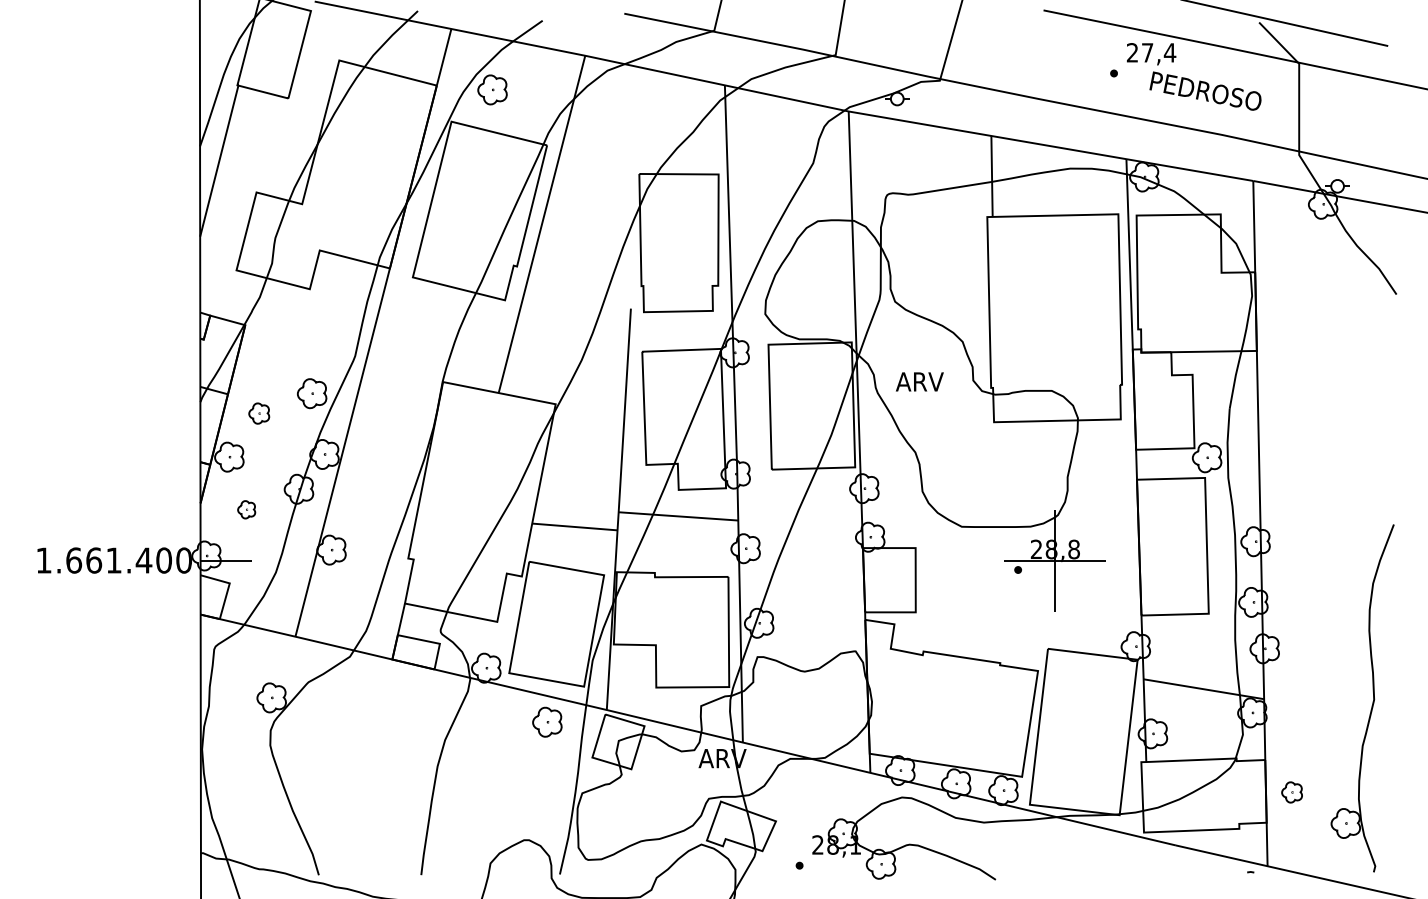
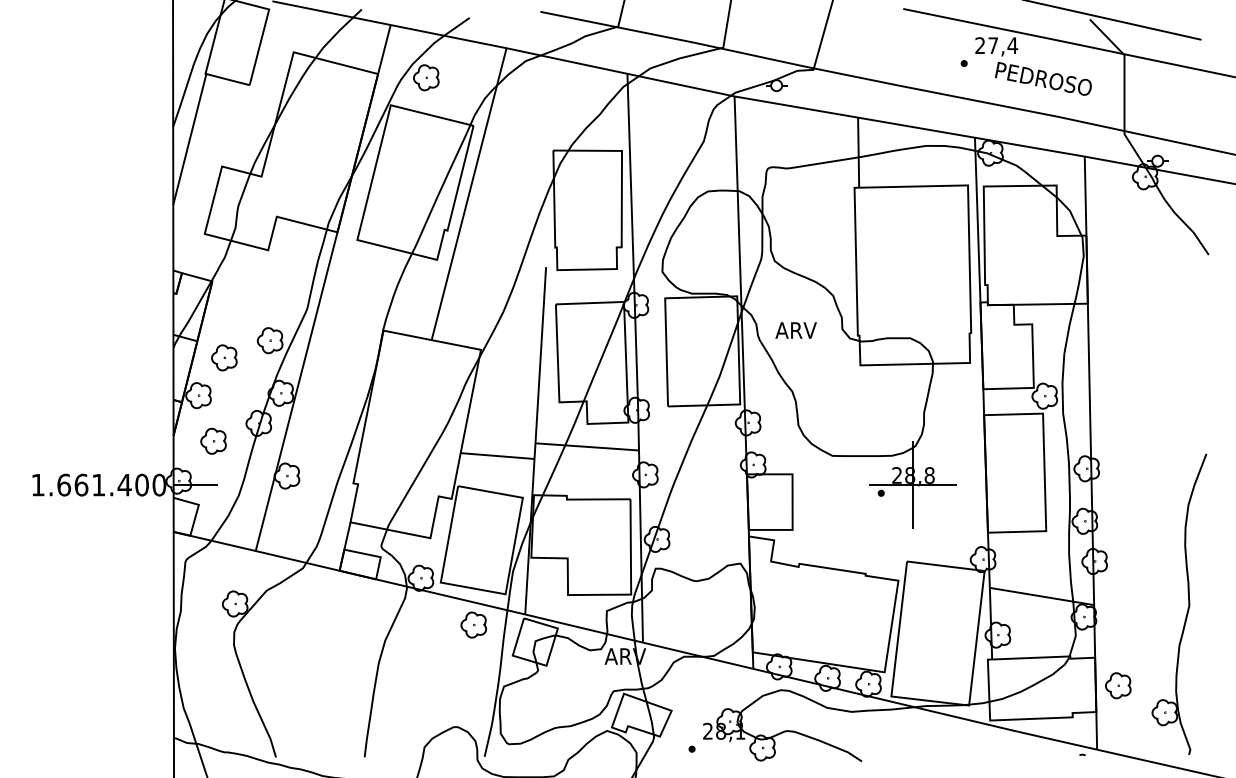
part: (259, 413) -> (224, 357), size x1.43
part: (246, 509) -> (213, 440), size x1.67
part: (1292, 792) -> (1118, 685), size x1.43

